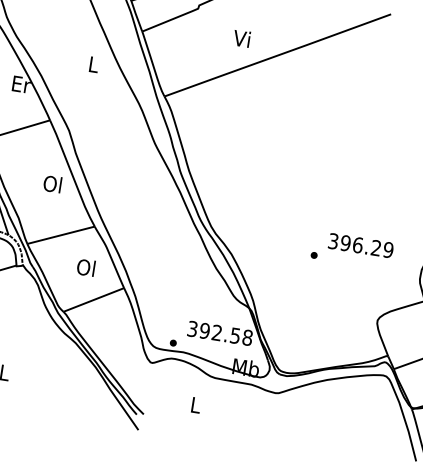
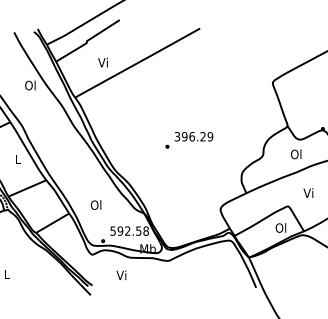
text: (241, 38) -> (102, 62), moved
text: (93, 64) -> (30, 85), L -> Ol
text: (52, 184) -> (17, 159), Ol -> L
text: (352, 250) -> (189, 140), moved
text: (85, 266) -> (95, 204), moved
text: (191, 327) -> (112, 230), 392.58 -> 592.58
text: (194, 405) -> (121, 275), L -> Vi

